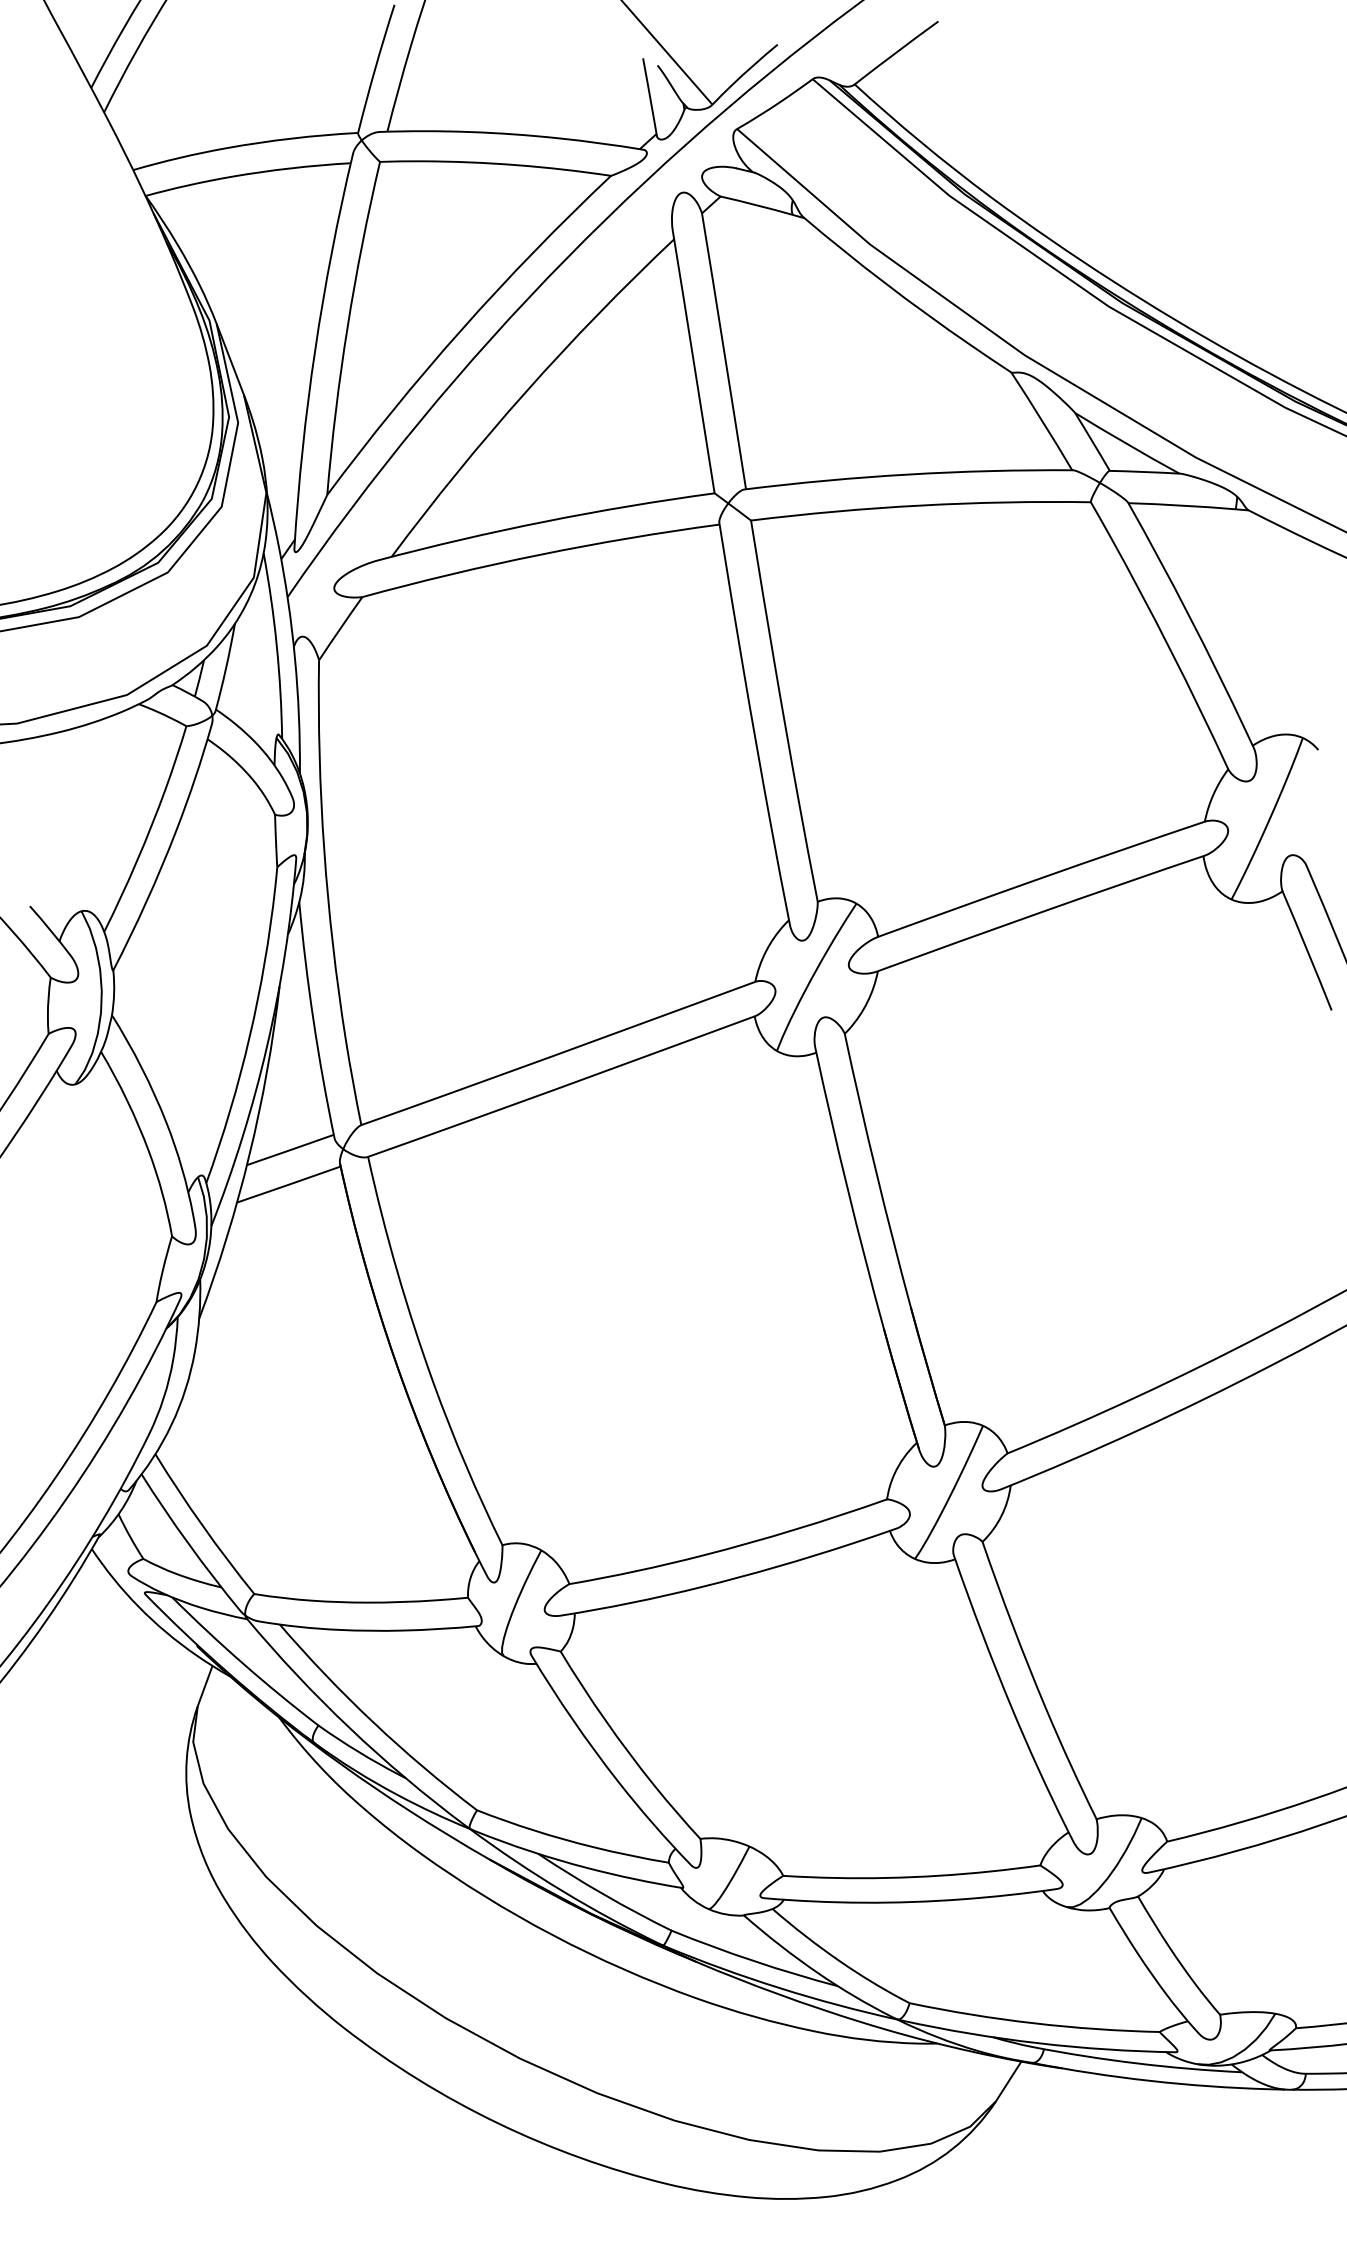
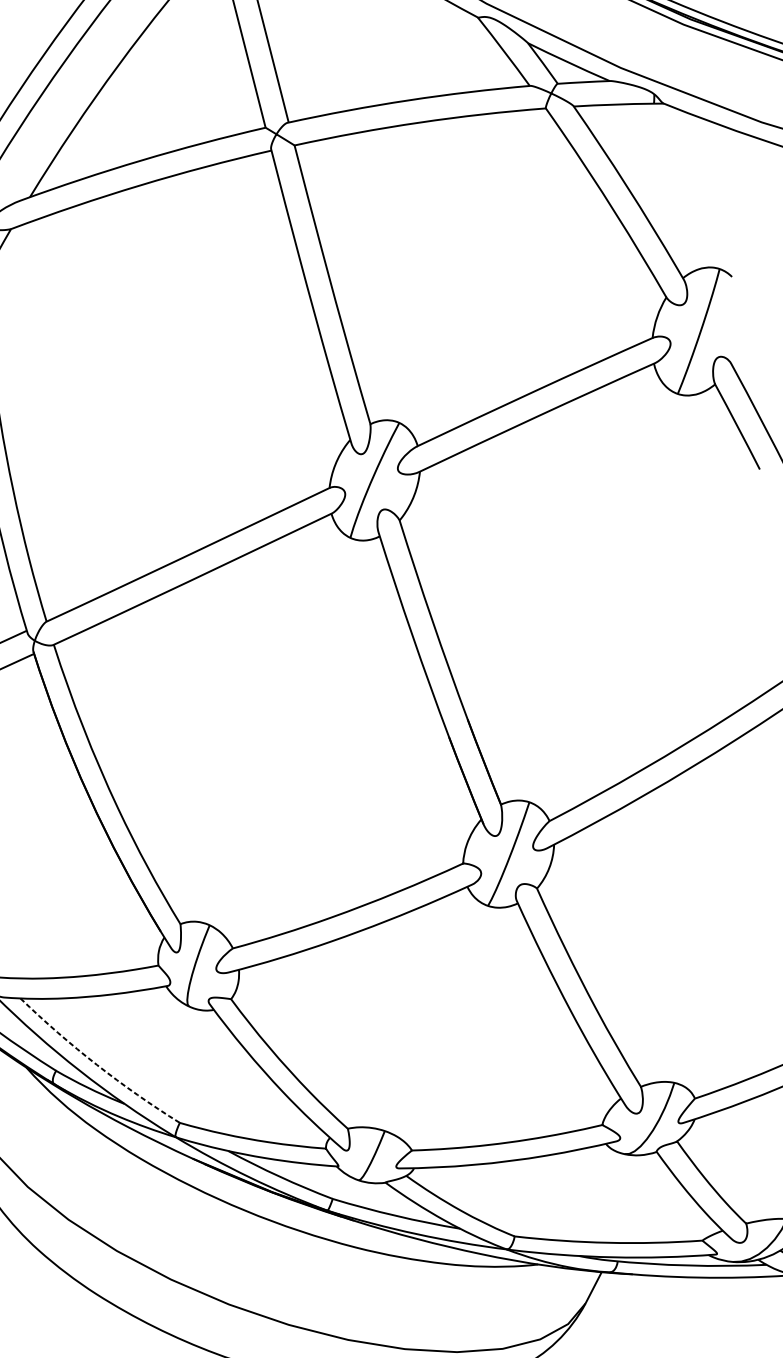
line: (373, 1722) -> (96, 1064), solid -> dashed

